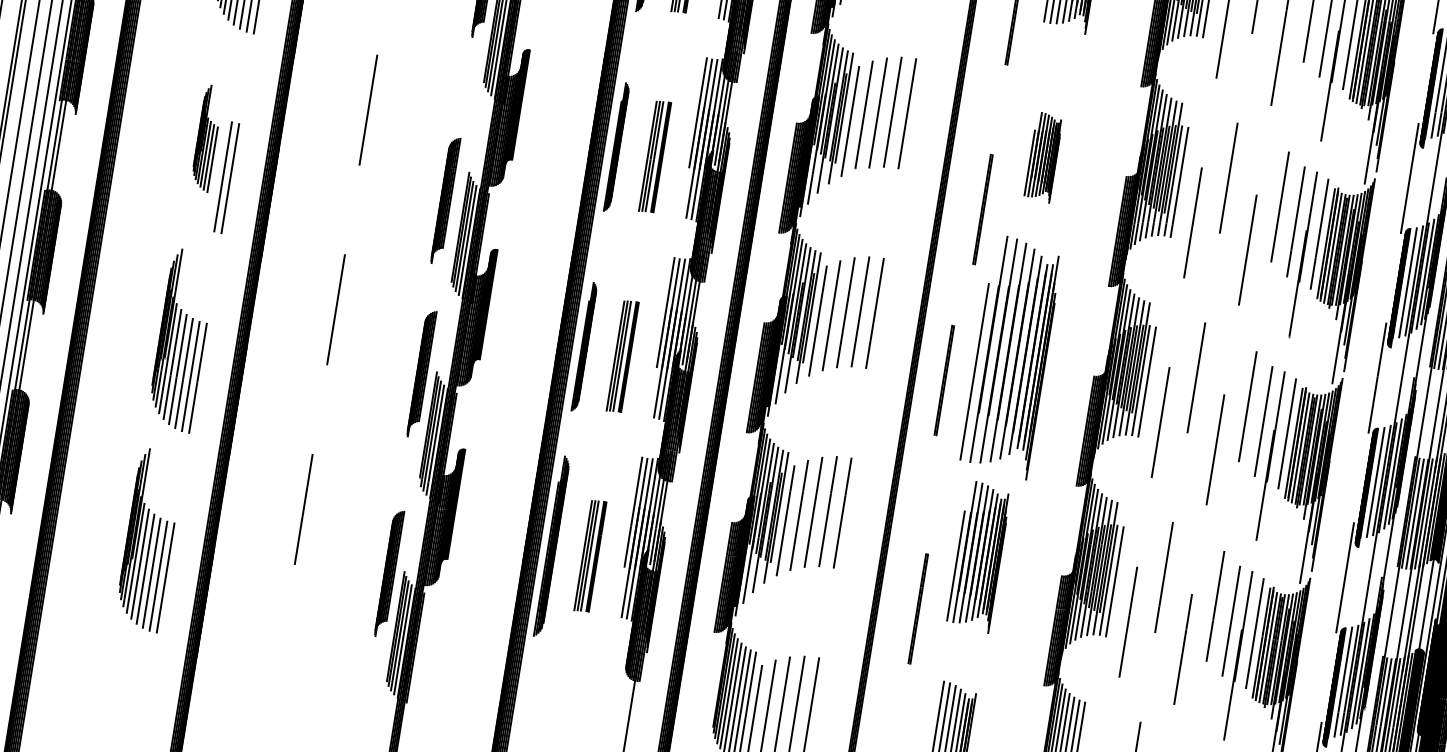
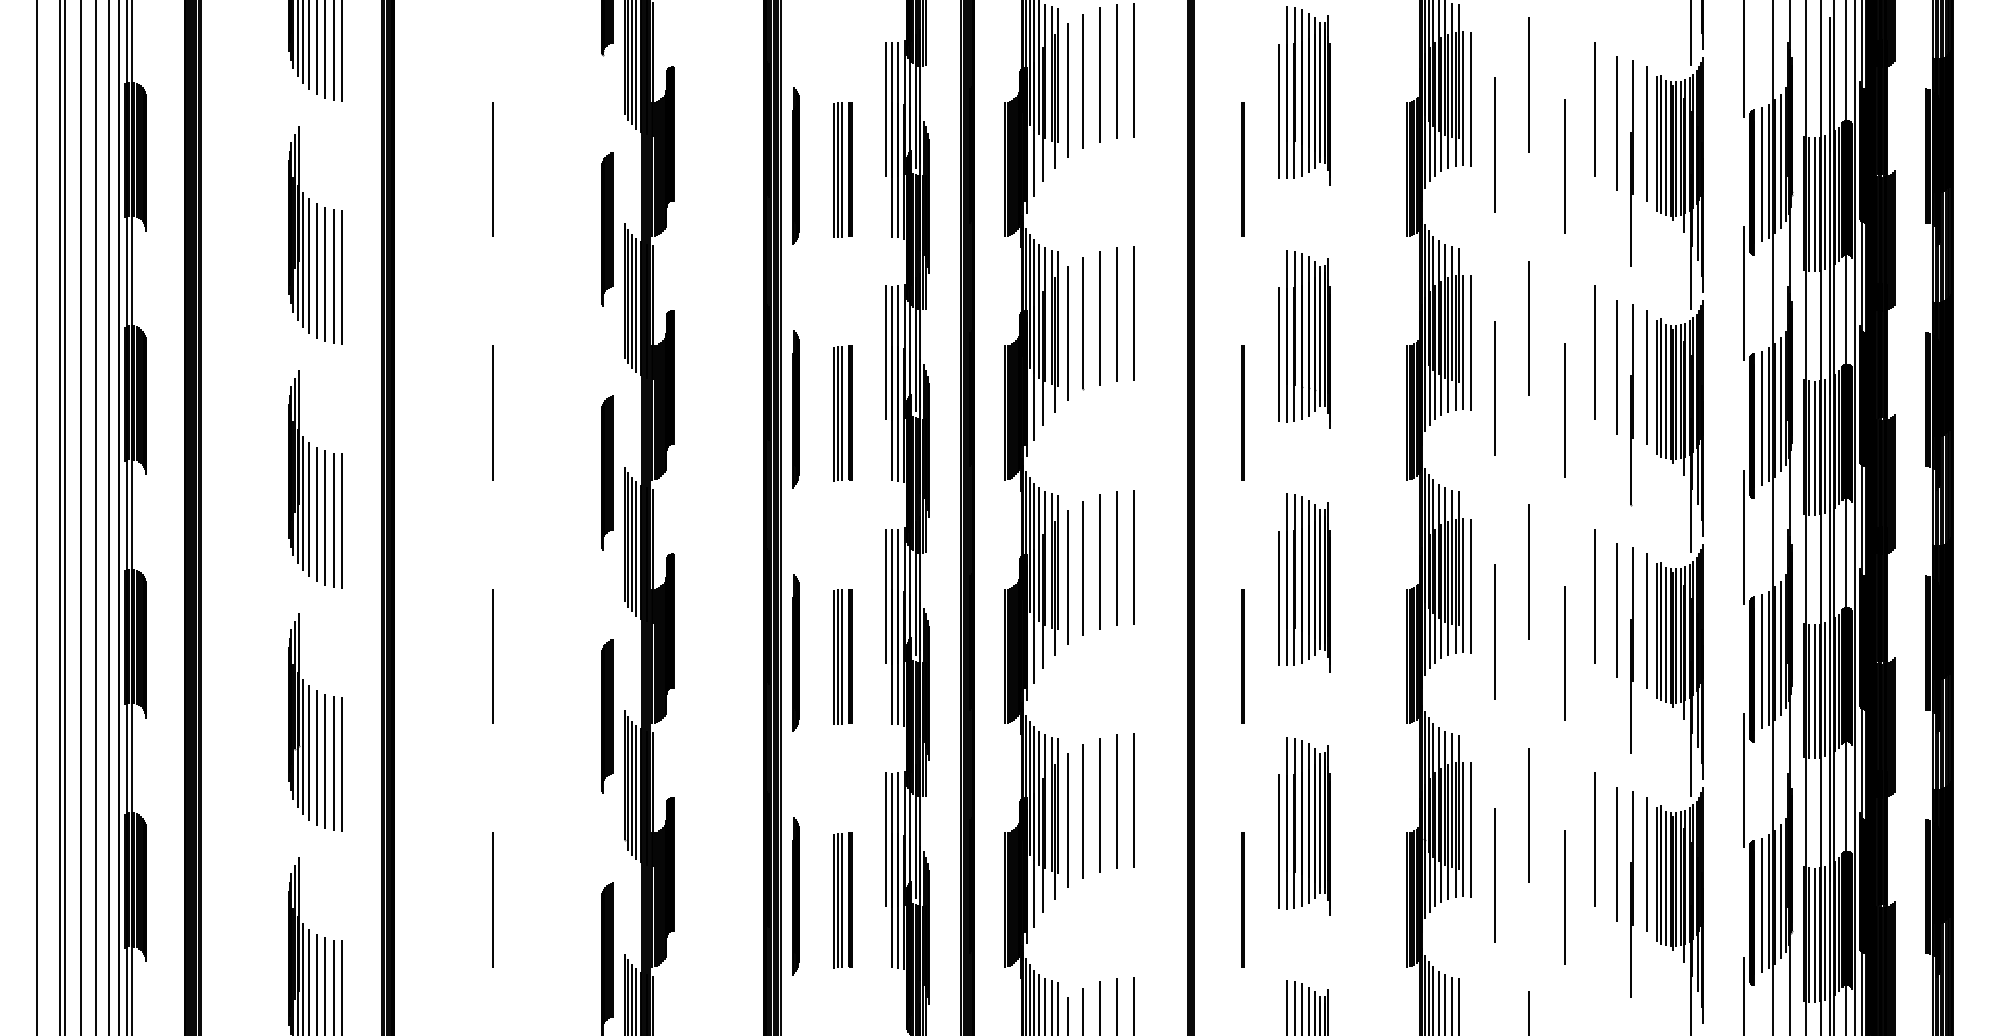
part: (206, 138) -> (306, 477), size x1.67
part: (1043, 157) -> (1304, 339), size x1.67
part: (445, 200) -> (607, 472), moved
part: (1011, 356) -> (1304, 582), size x0.62
line: (944, 380) -> (1242, 656), moved
part: (552, 546) -> (795, 896), size x0.71

